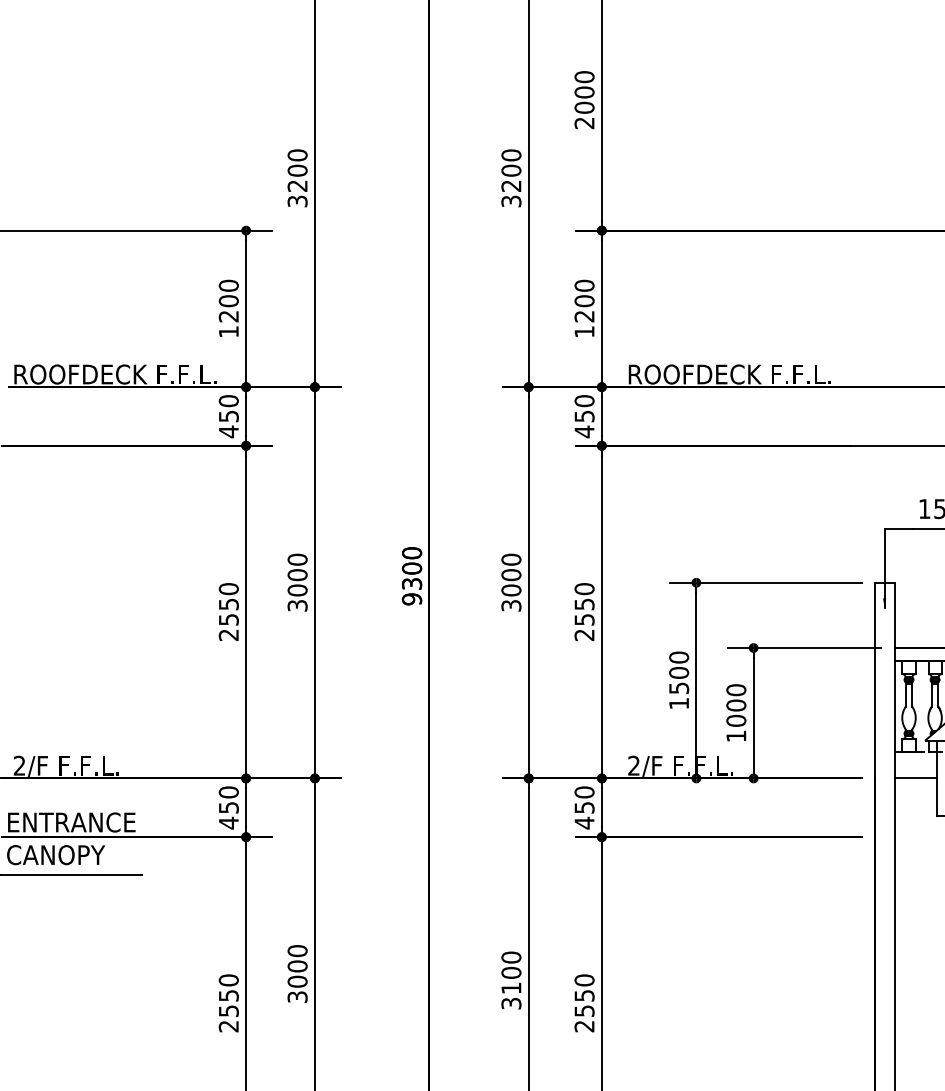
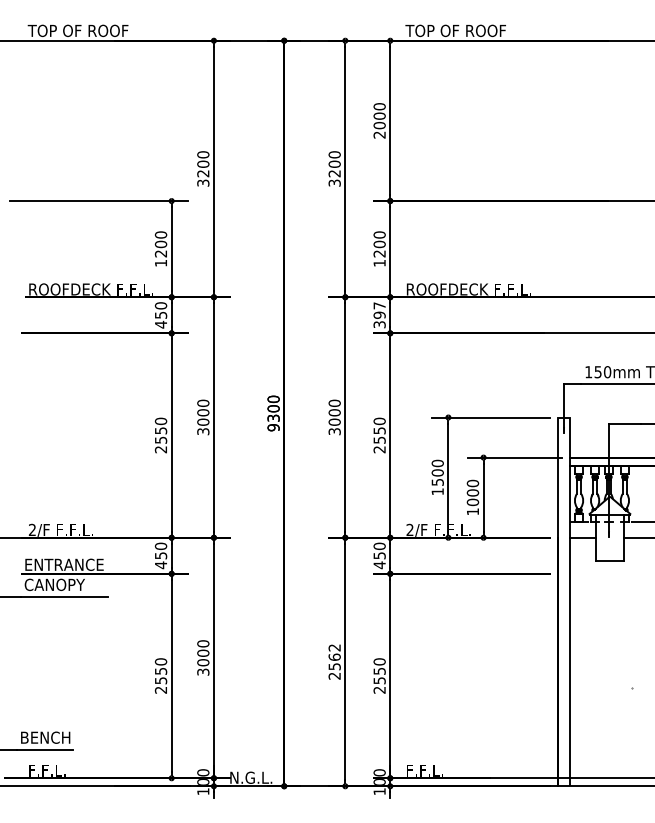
text: (584, 416) -> (379, 315), 450 -> 397
text: (511, 979) -> (334, 661), 3100 -> 2562

